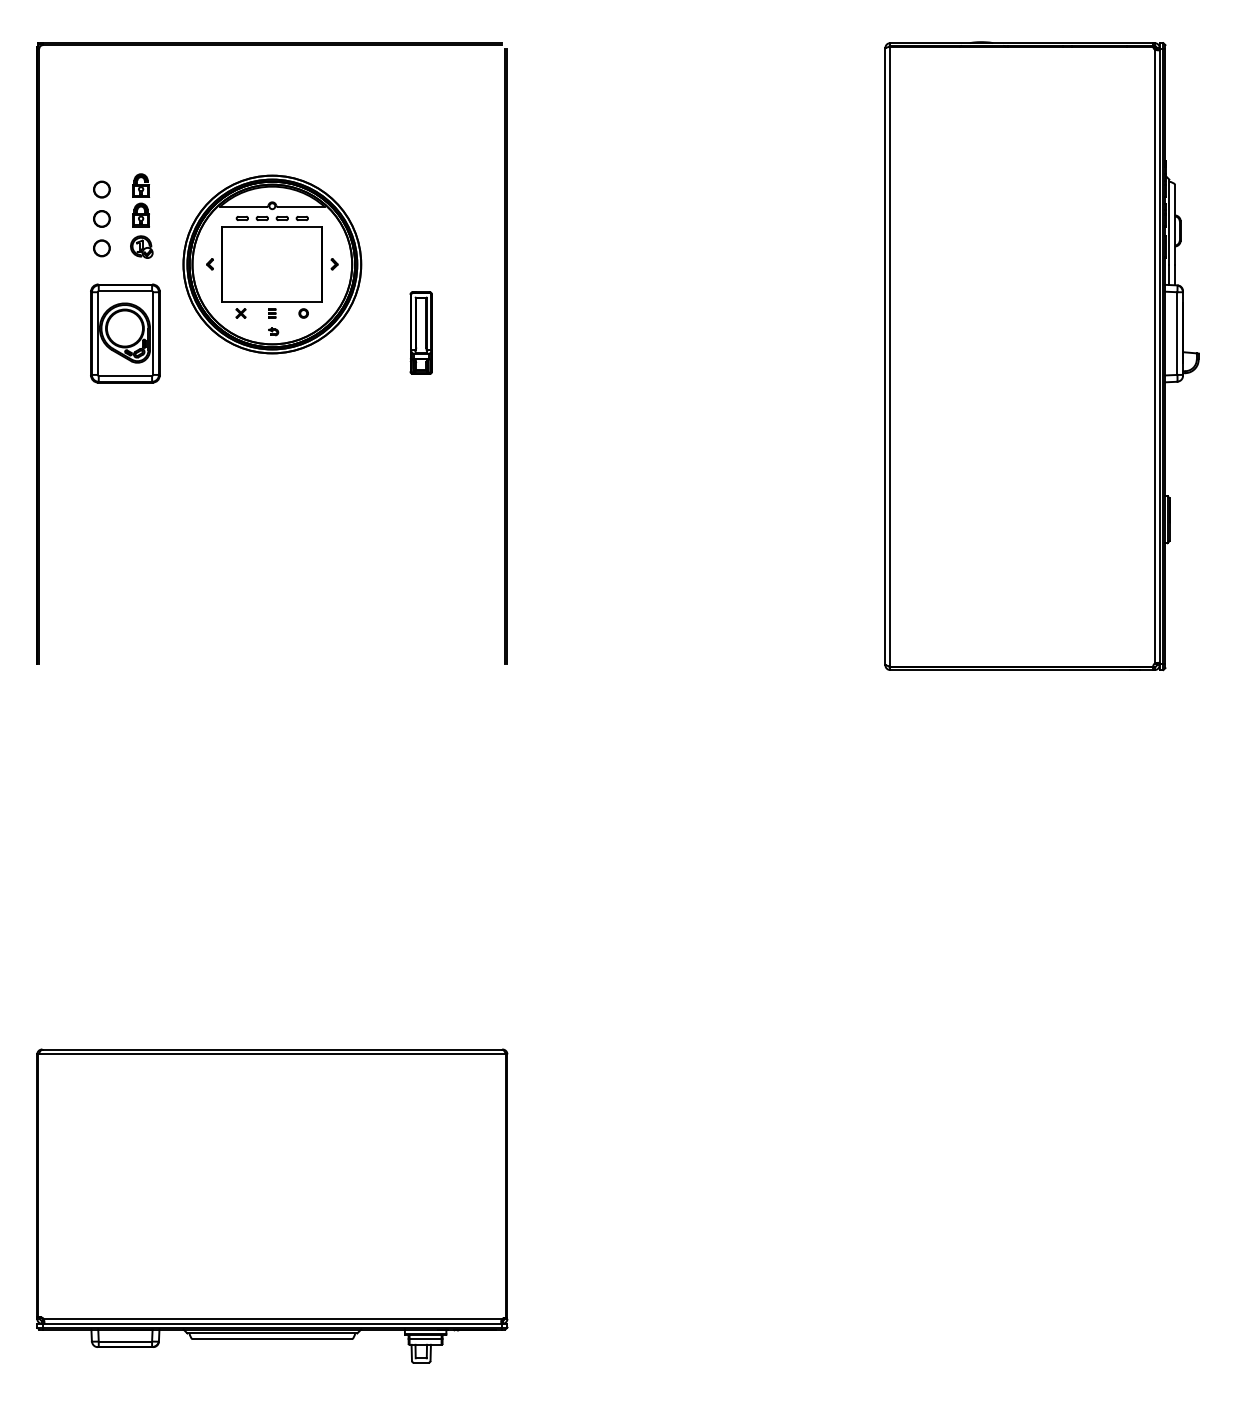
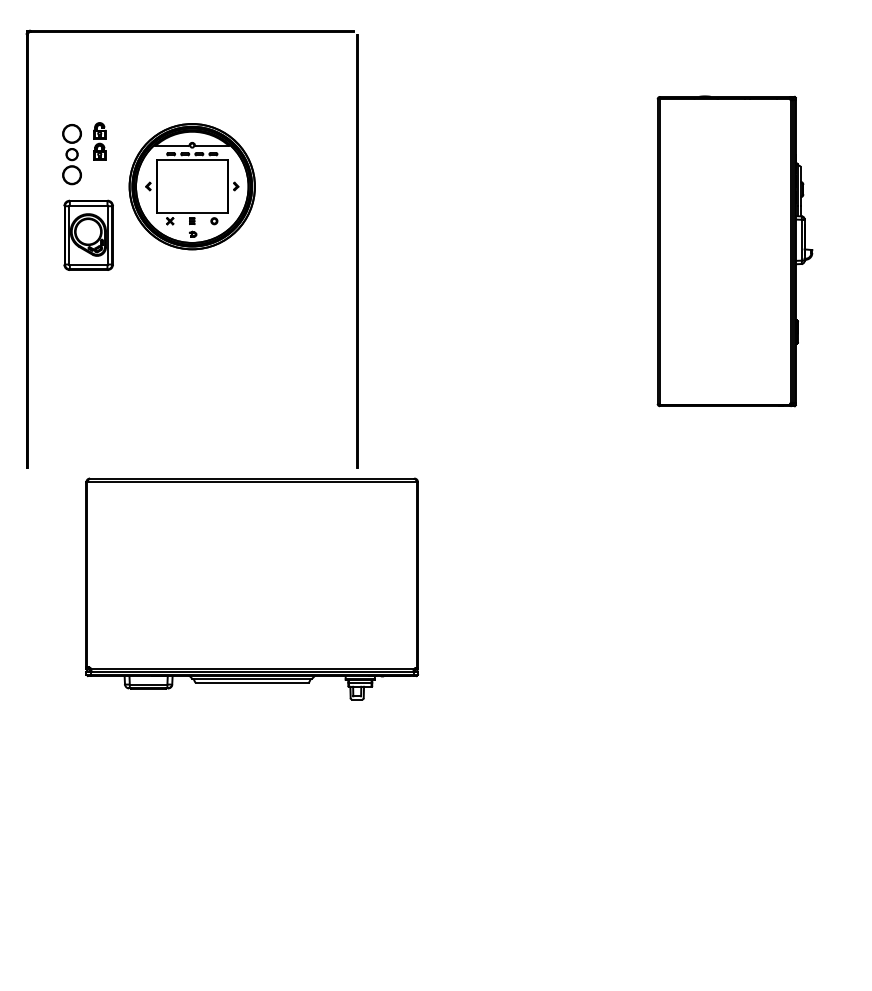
circle: (101, 189) -> (71, 133), size x1.6
part: (141, 246) -> (100, 173), removed
circle: (101, 248) -> (71, 175), size x1.6
part: (420, 332) -> (296, 234), removed
part: (1041, 356) -> (734, 251), size x0.7
part: (272, 1205) -> (252, 588), moved

